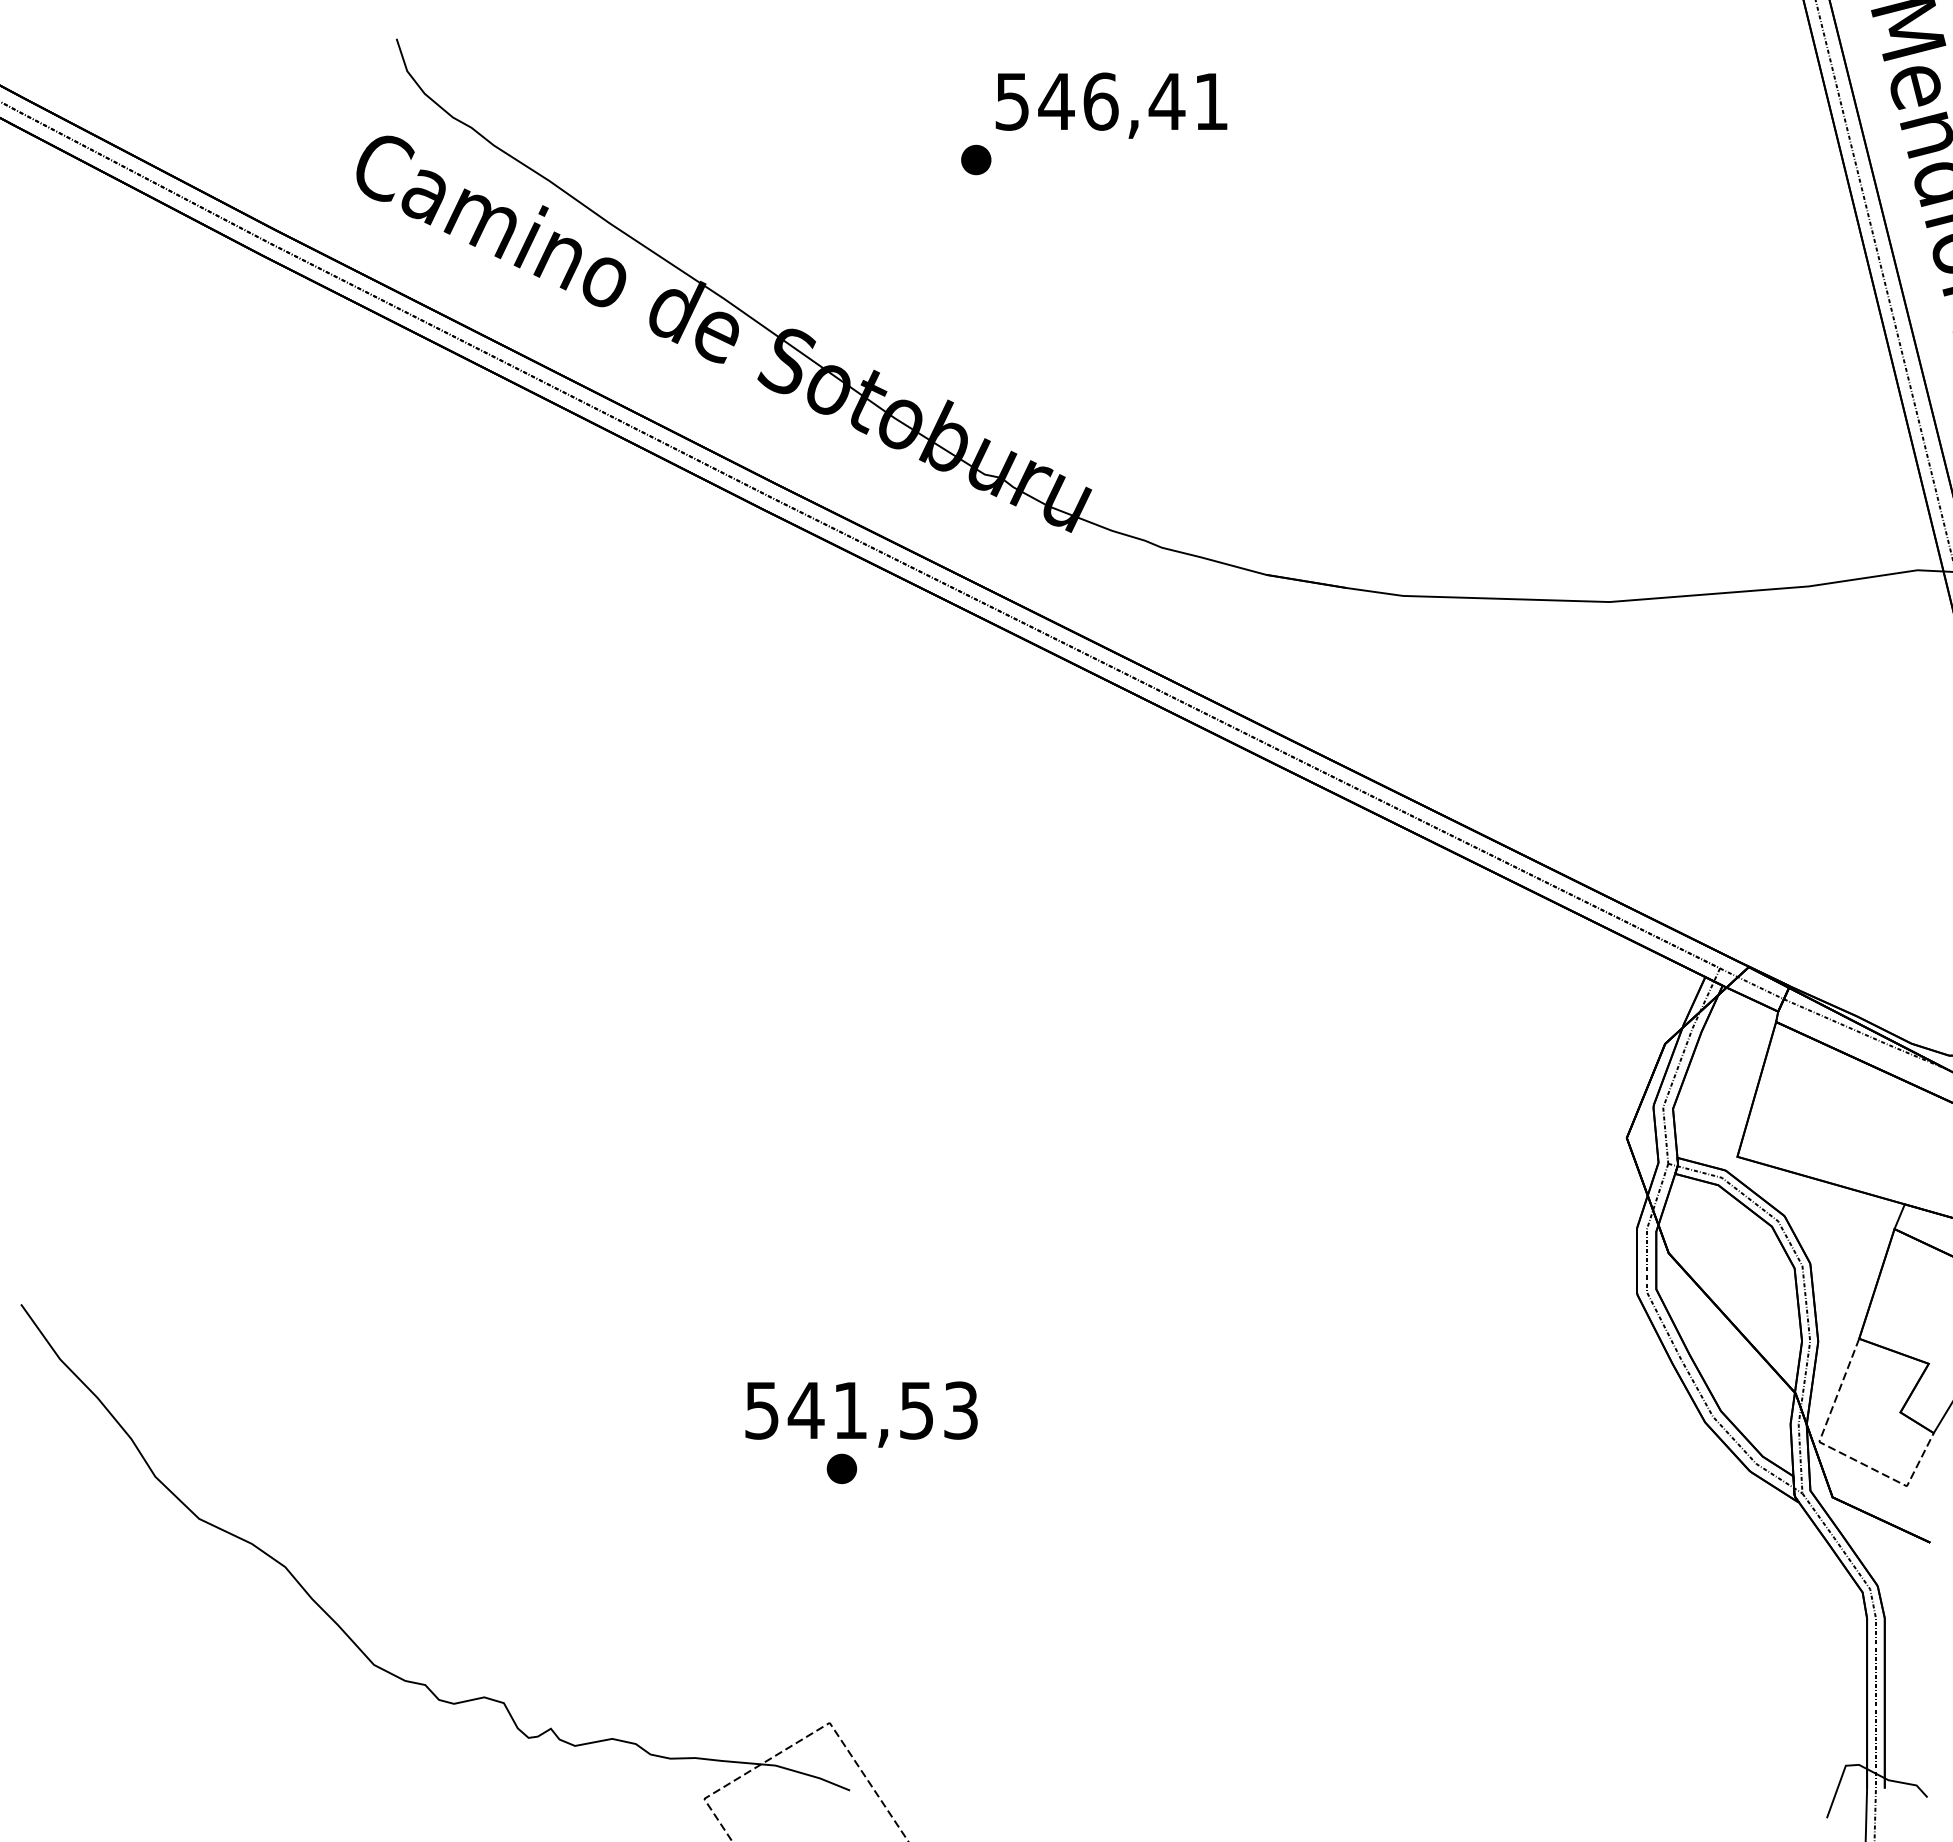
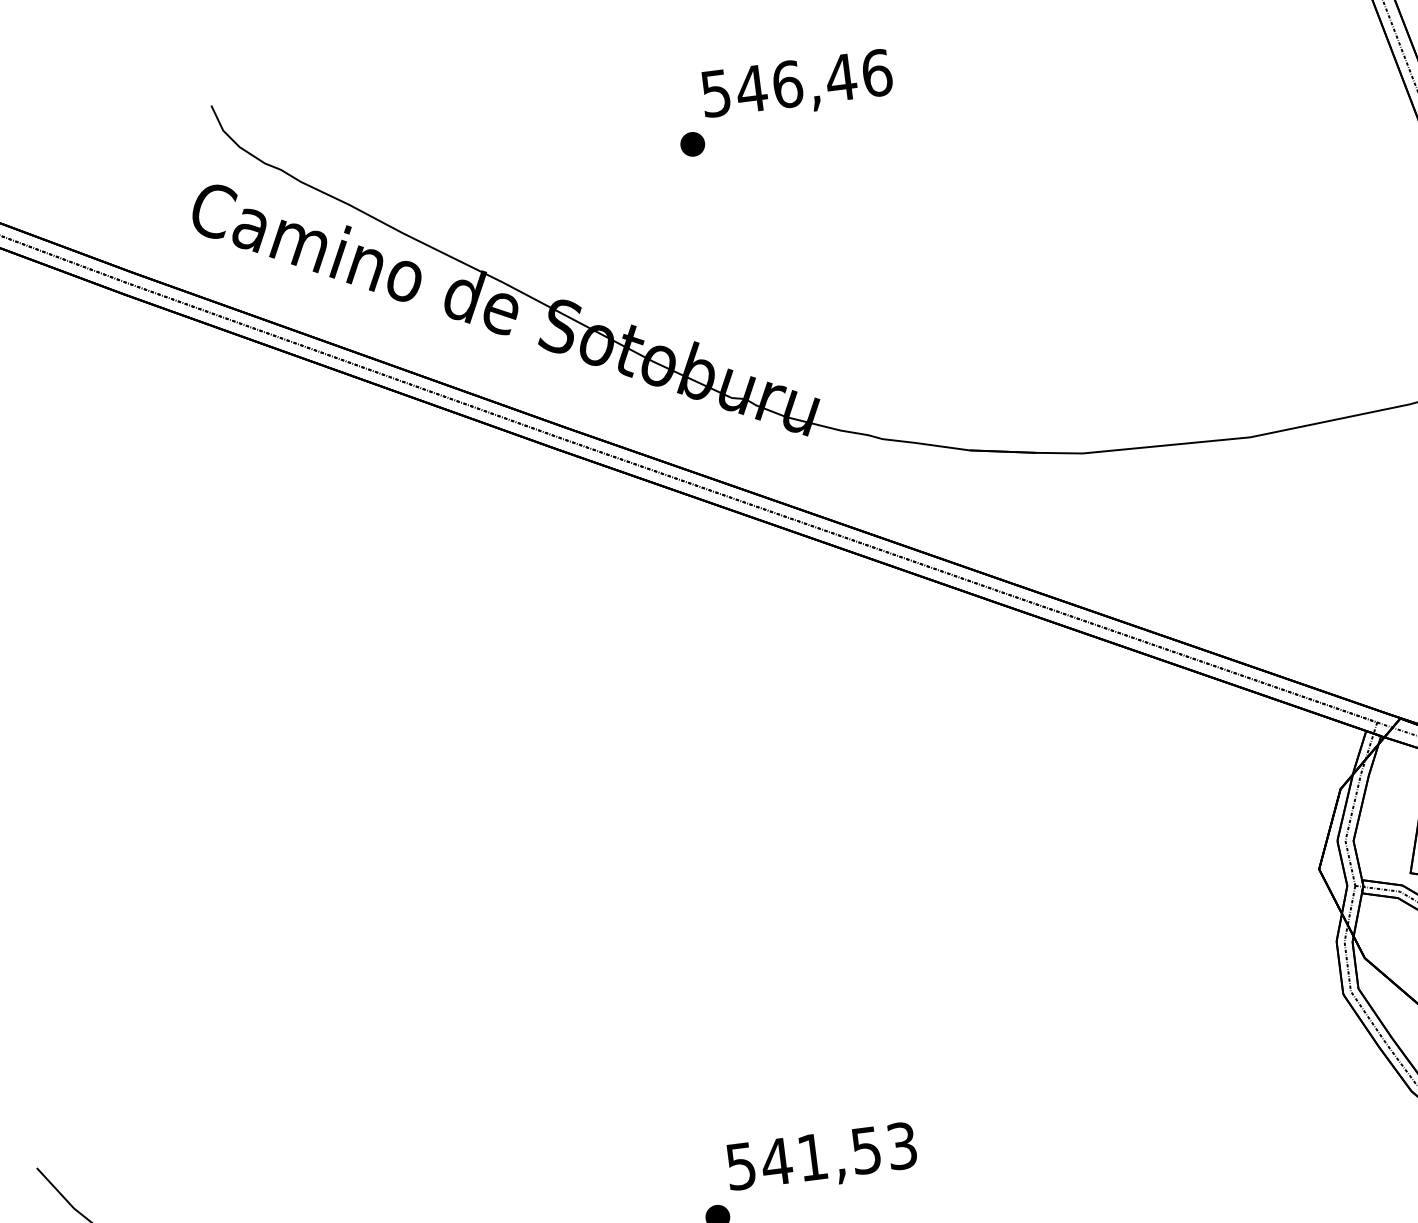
text: (1211, 101) -> (877, 72), 546,41 -> 546,46
text: (861, 1414) -> (821, 1159), moved

